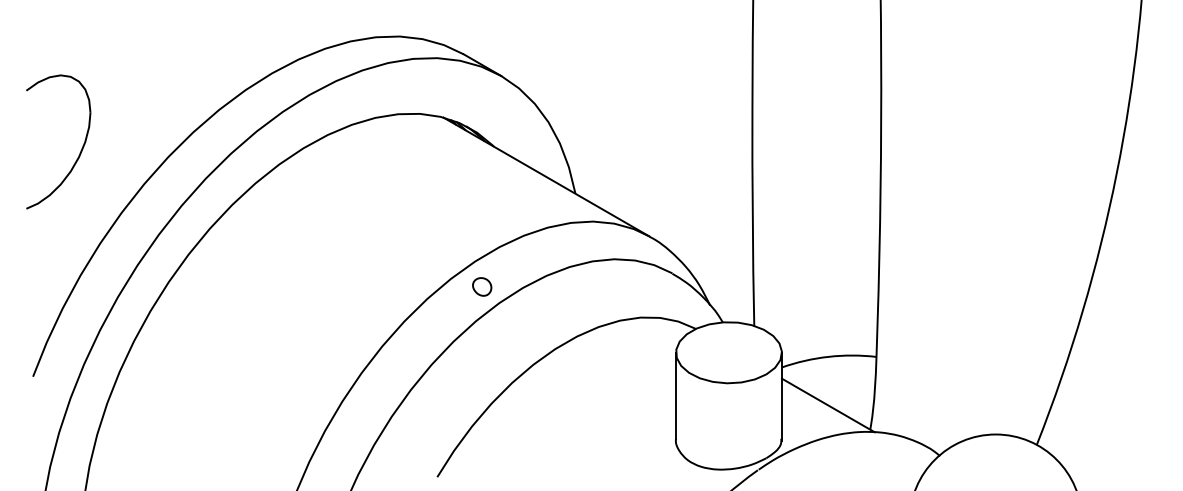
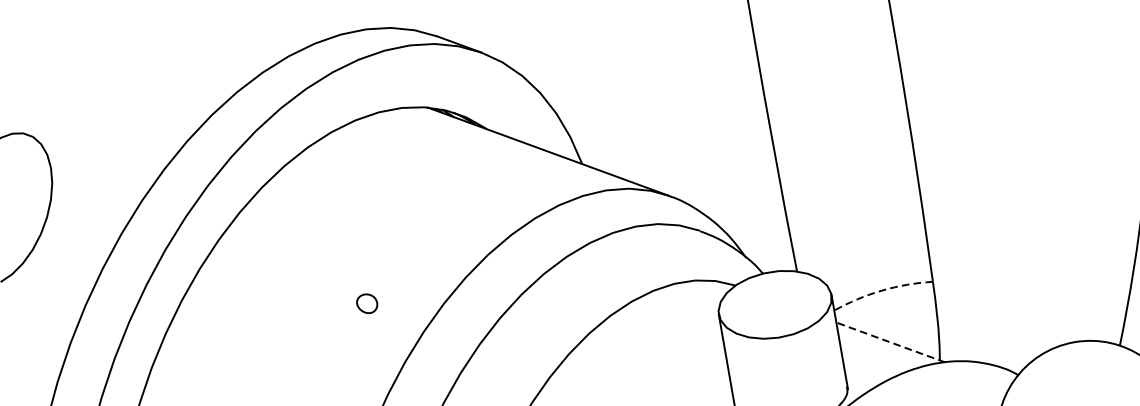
part: (482, 286) -> (367, 303), moved
arc: (828, 356) -> (881, 290), solid -> dashed
line: (828, 405) -> (890, 342), solid -> dashed

